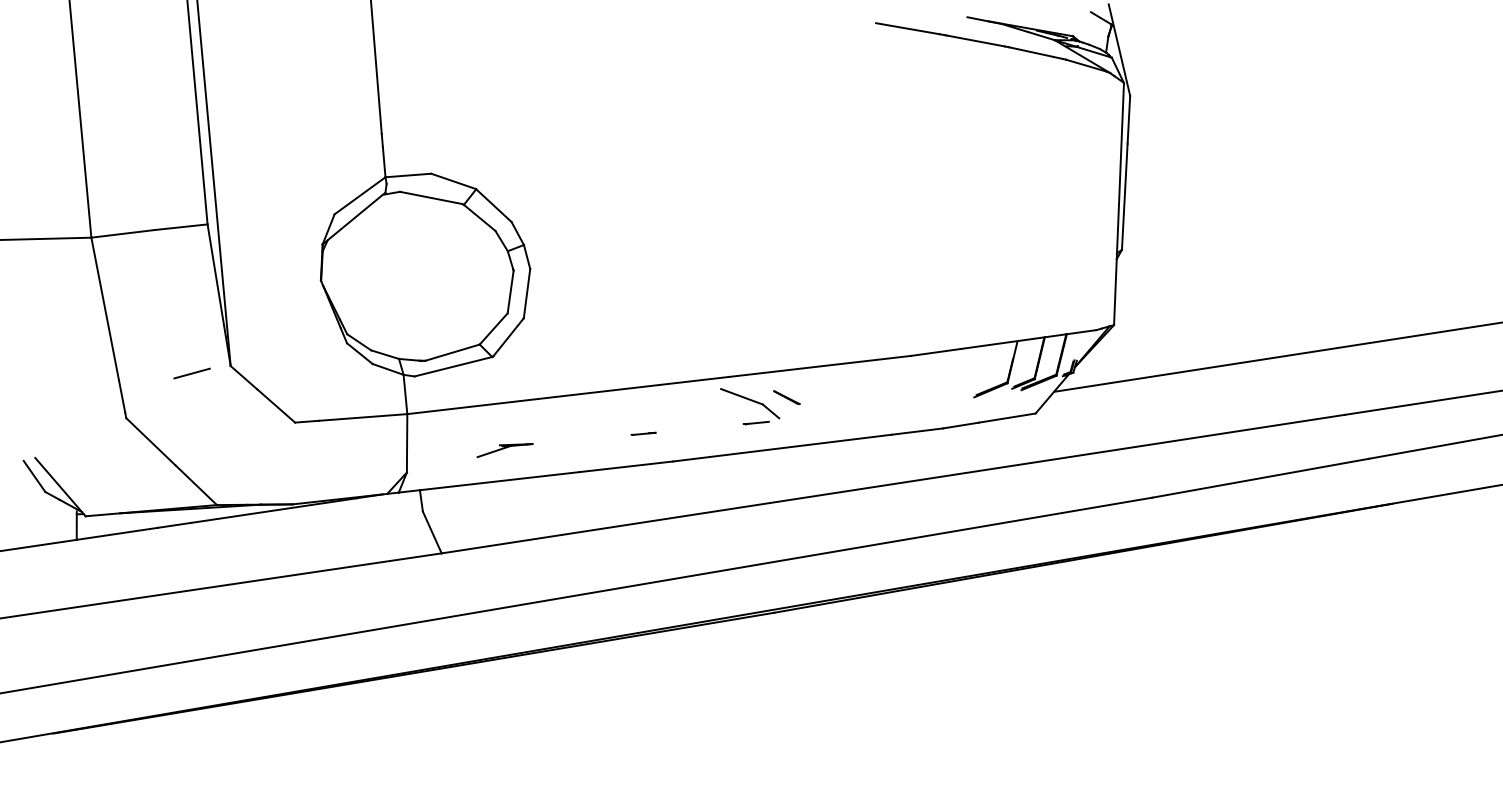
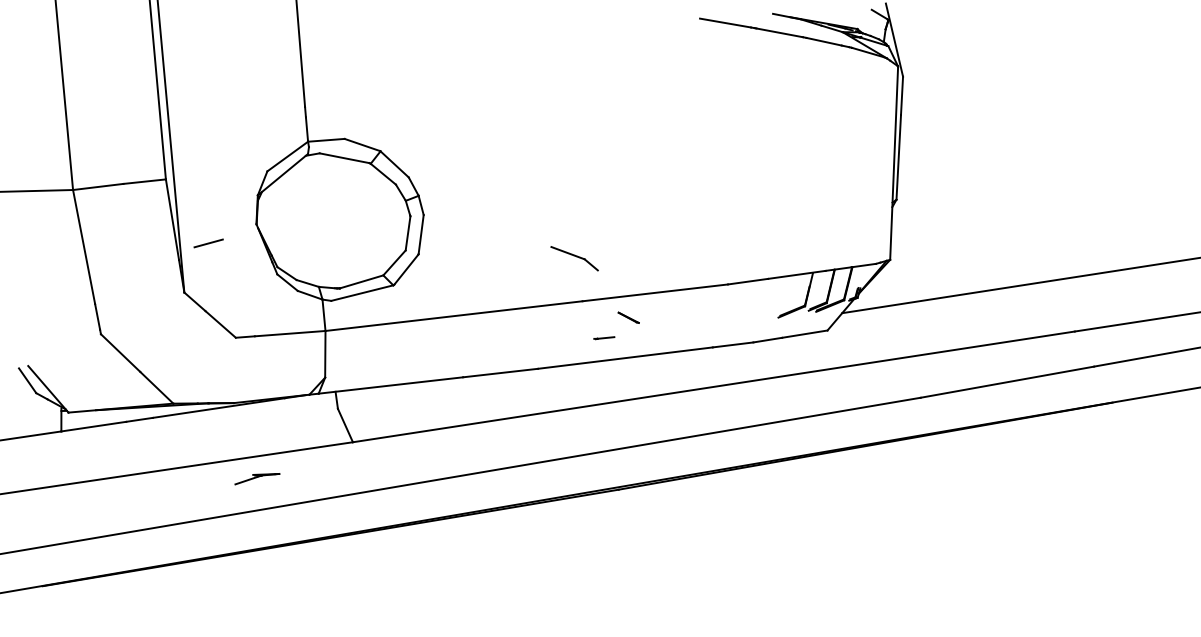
line: (191, 373) -> (208, 243), moved
part: (750, 403) -> (574, 258), moved
line: (643, 433) -> (514, 346), removed
part: (504, 450) -> (256, 479), moved

